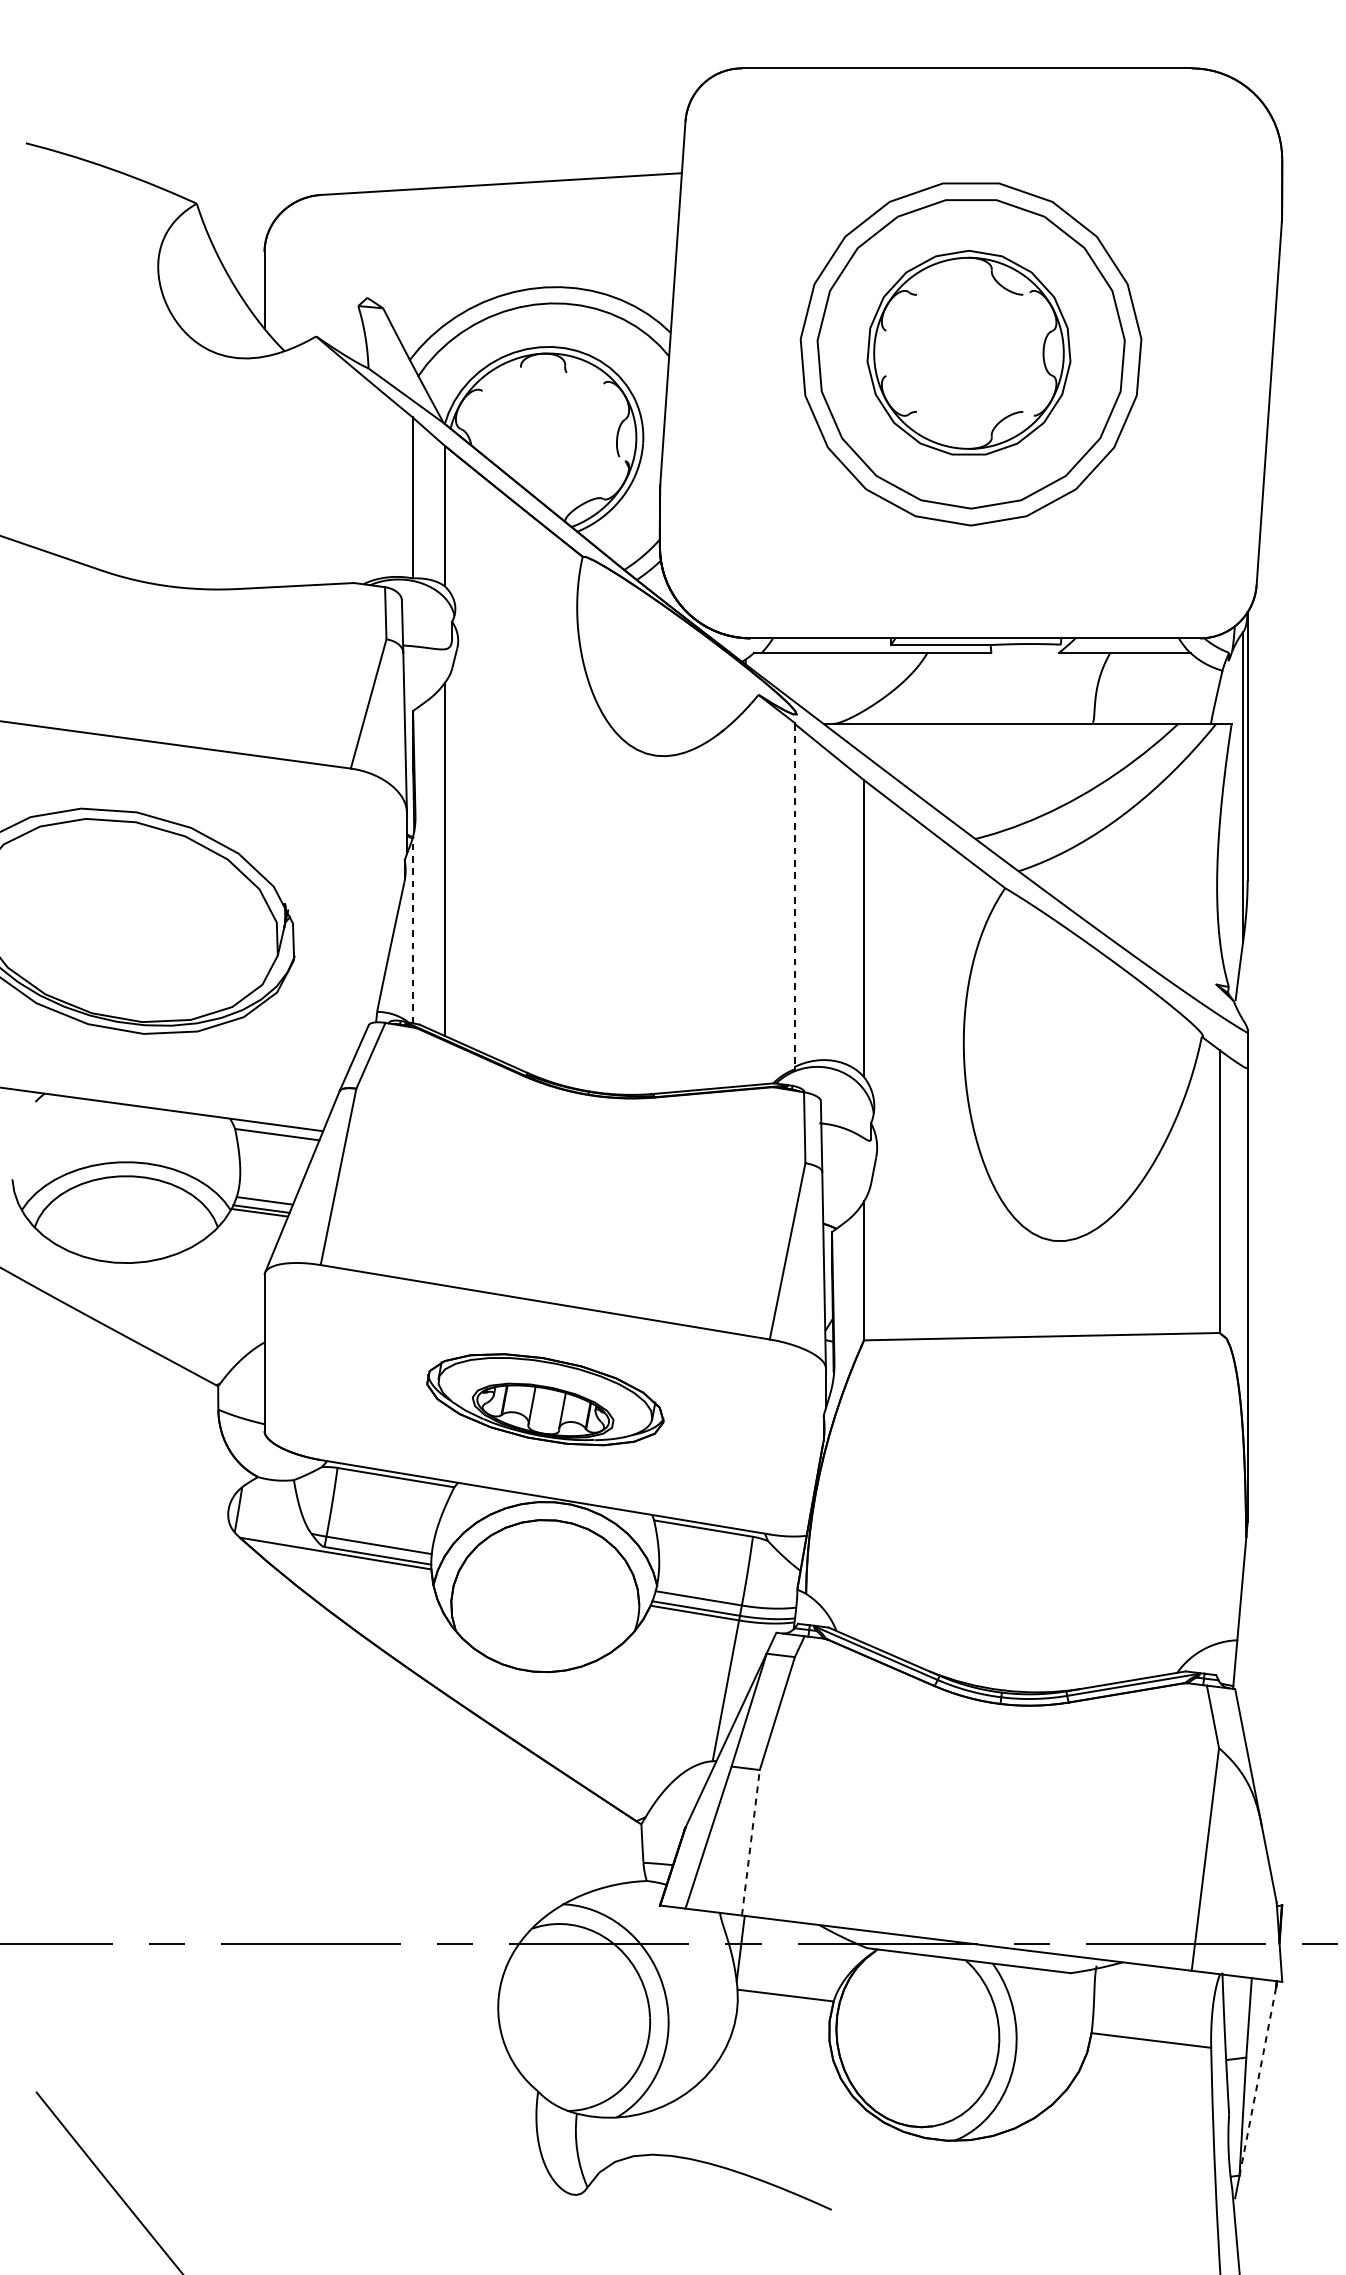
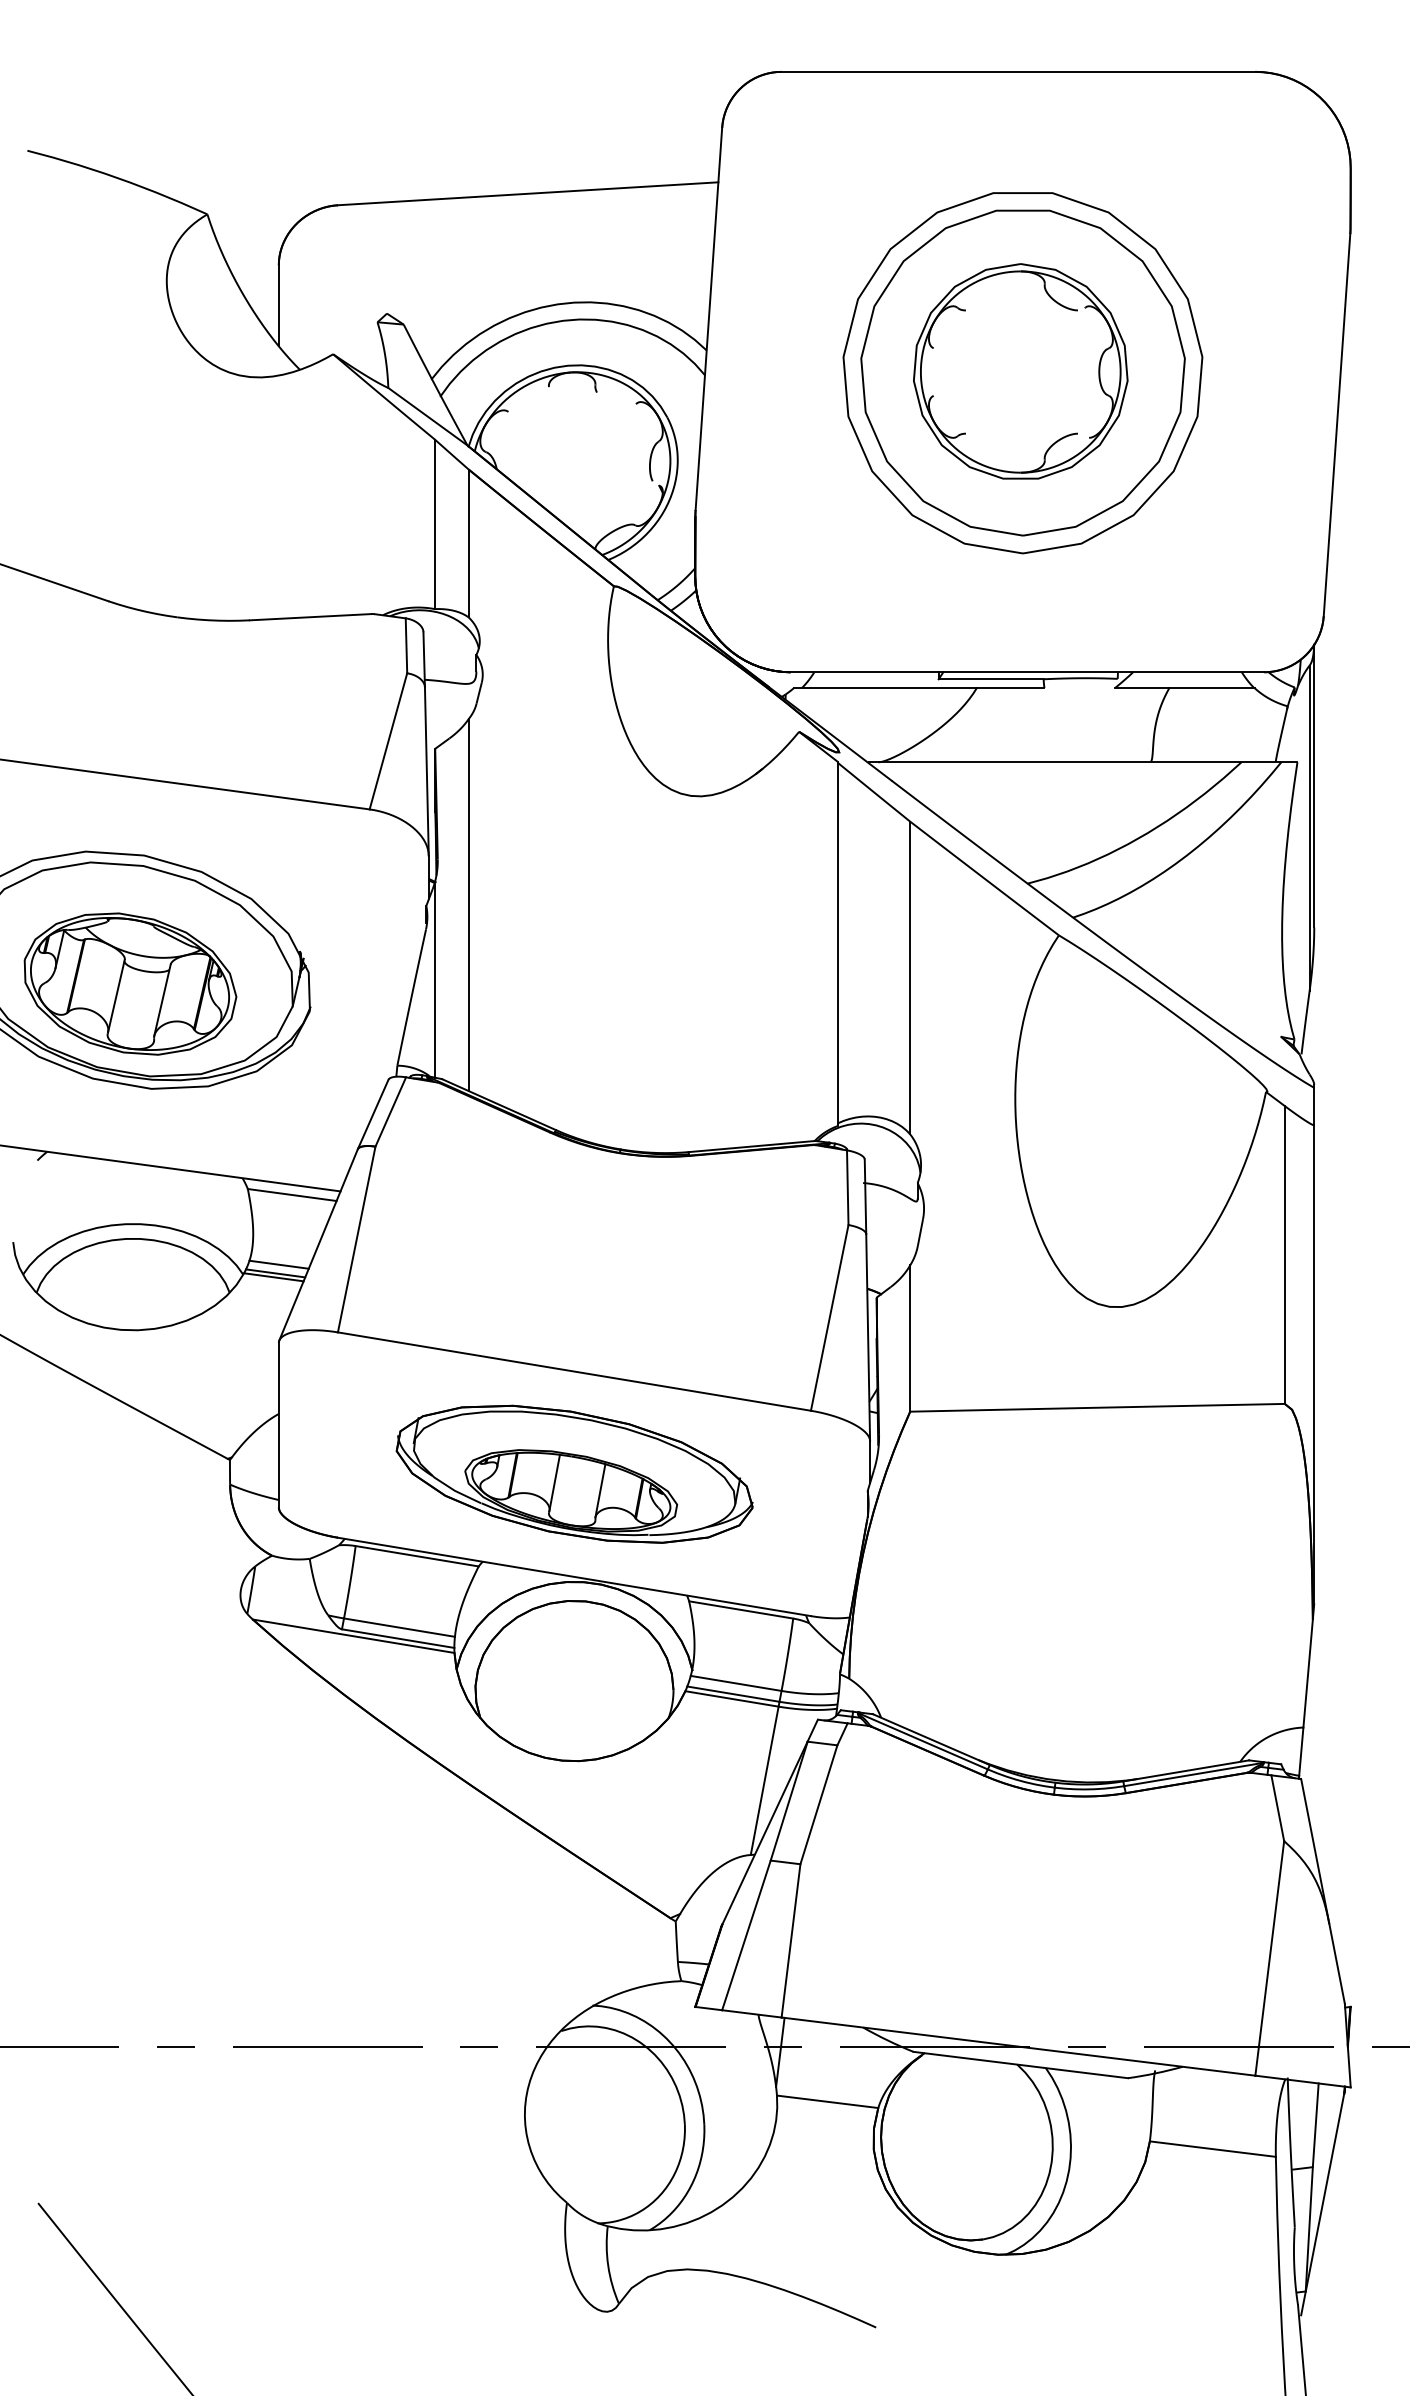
line: (794, 895) -> (837, 943), dashed -> solid
line: (412, 931) -> (434, 980), dashed -> solid
part: (123, 933) -> (130, 983), added
part: (545, 1399) -> (574, 1473), size x1.43
line: (751, 1842) -> (791, 1940), dashed -> solid
line: (1258, 2081) -> (1325, 2192), dashed -> solid

